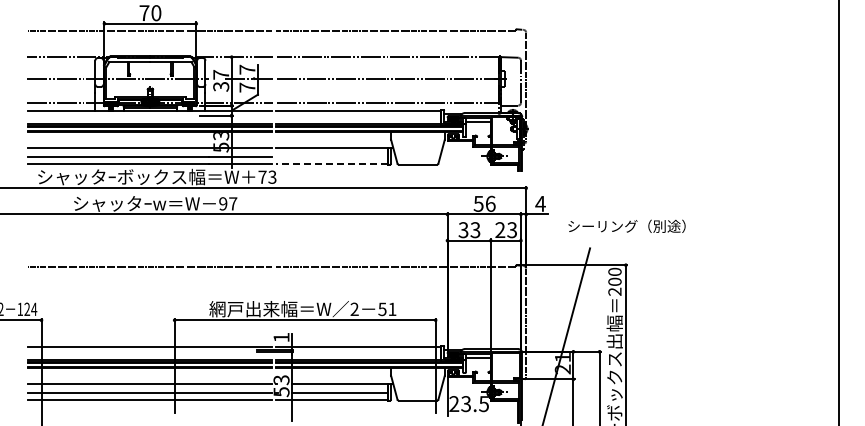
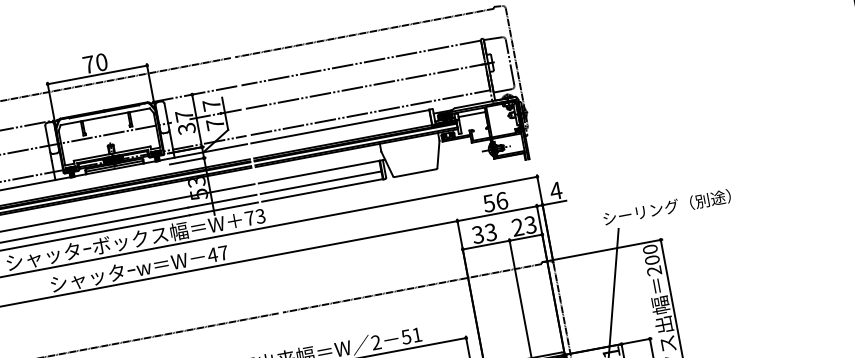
line: (331, 157) -> (320, 183), added
line: (332, 164) -> (322, 190), dashed -> solid
text: (222, 203) -> (211, 254), 97 -> 47
text: (626, 225) -> (666, 206), moved

